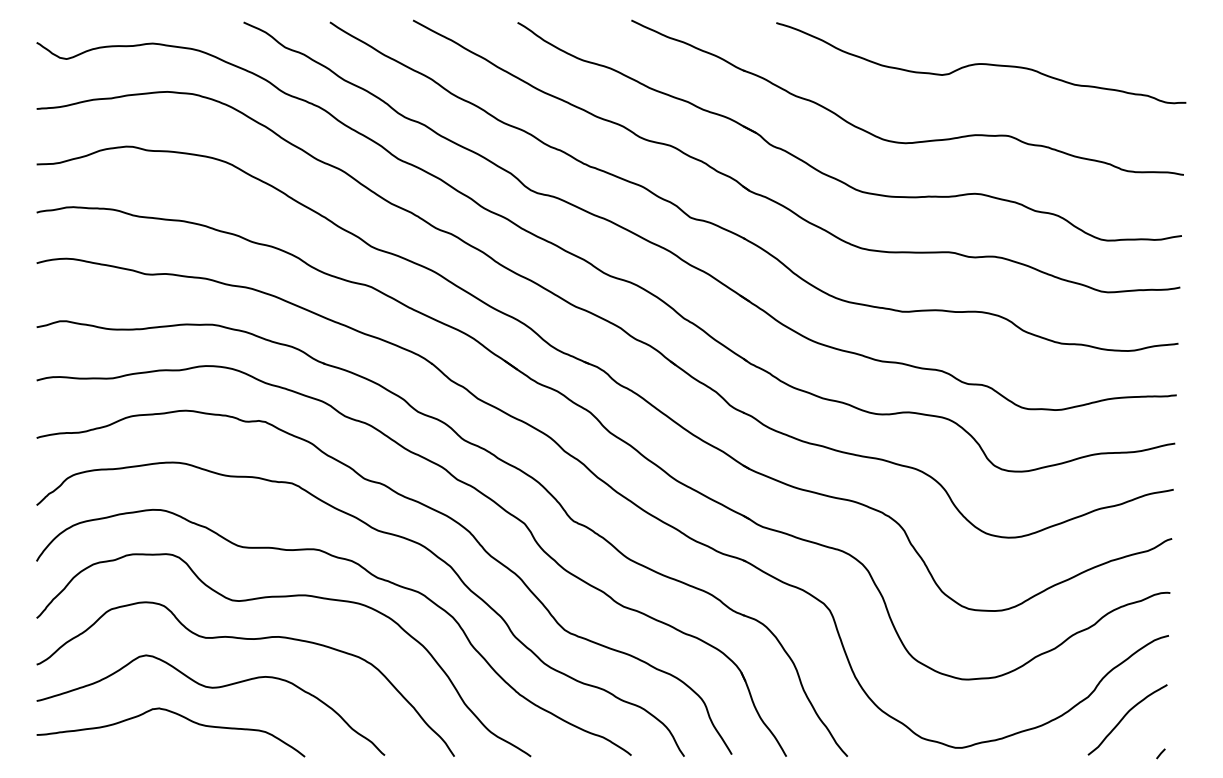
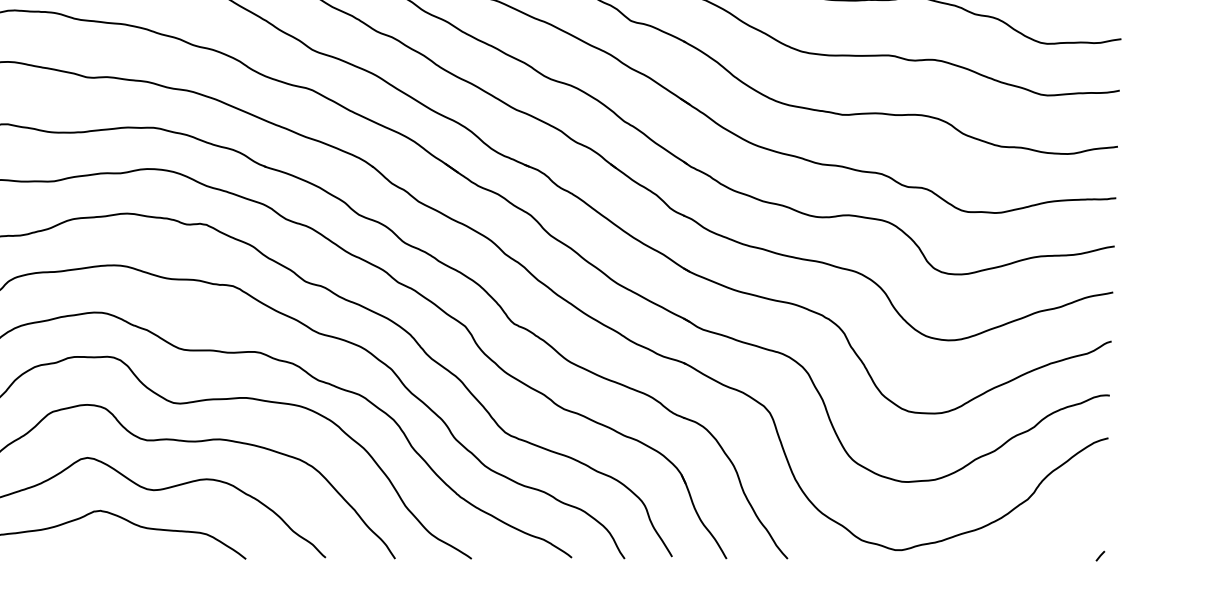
curve: (1125, 716) -> (1065, 518), removed

